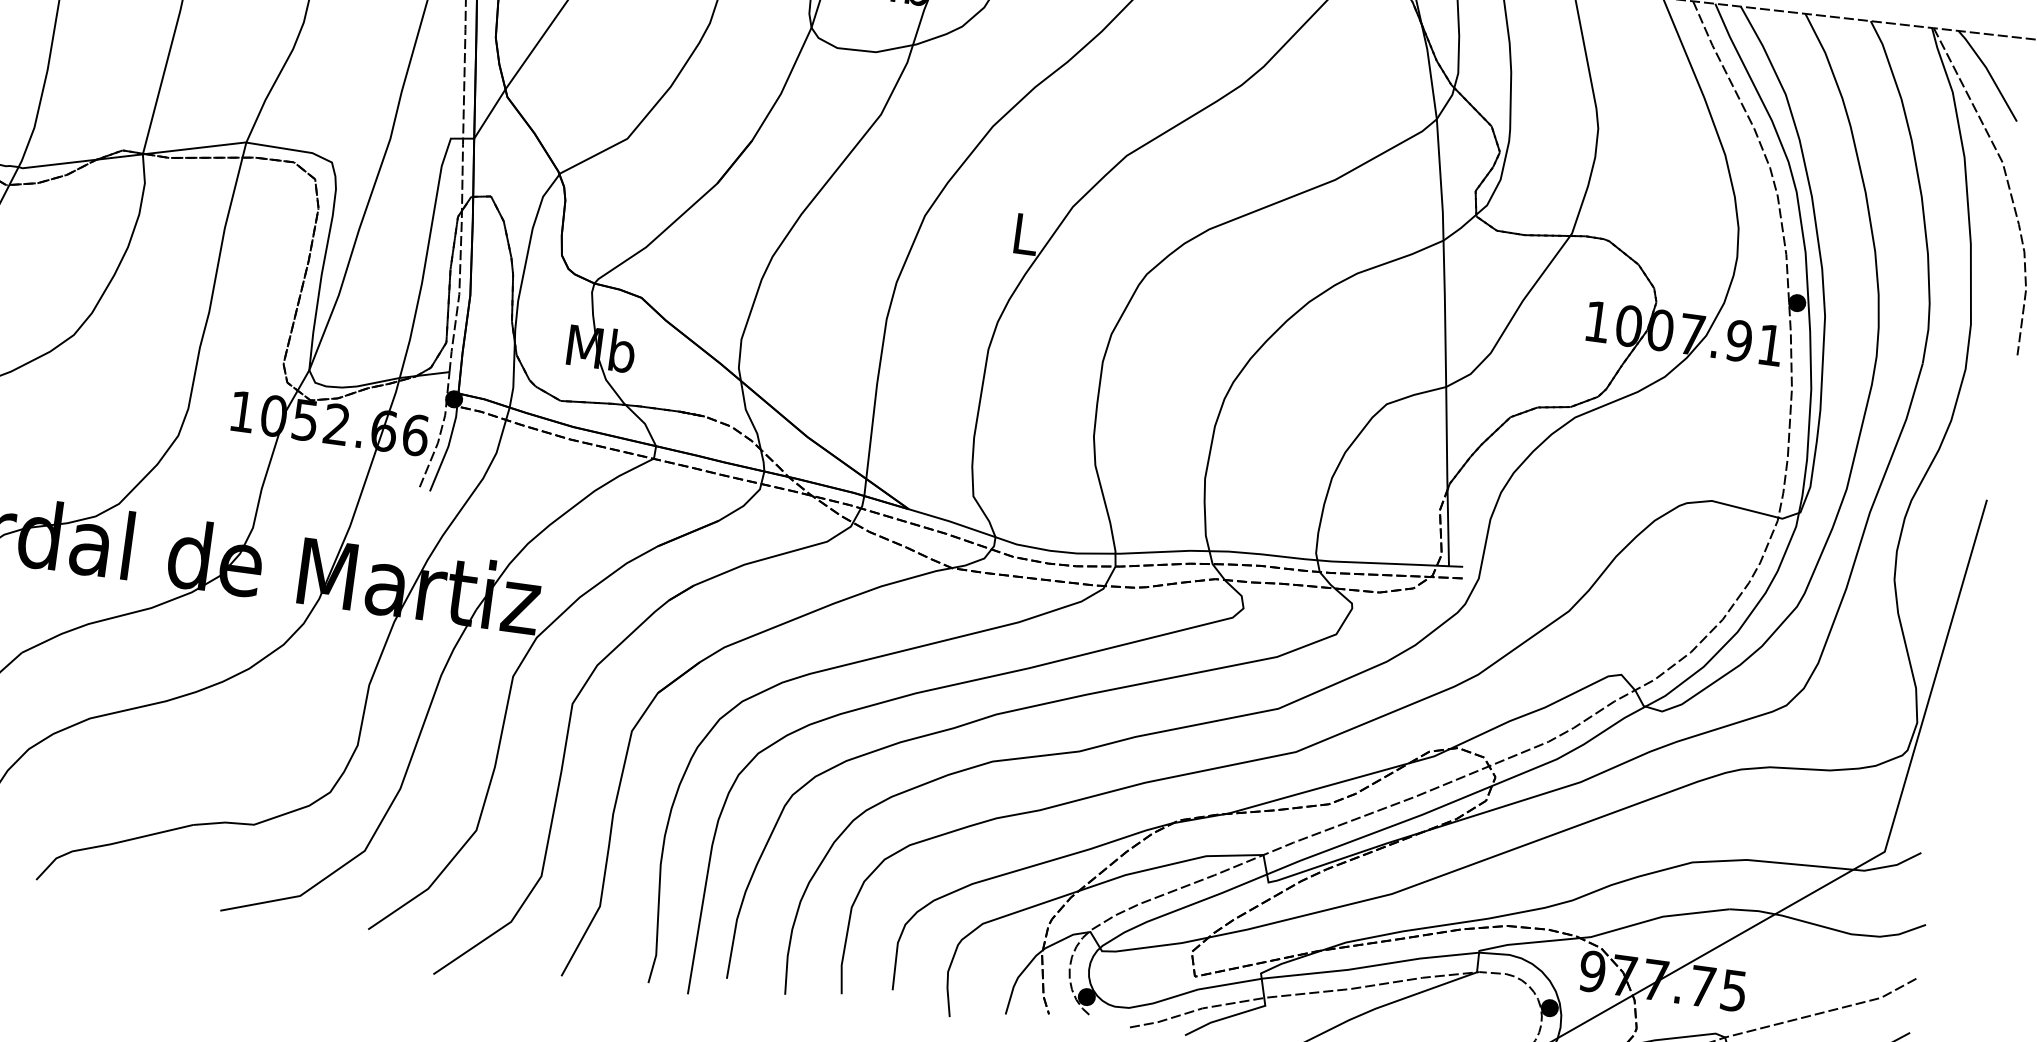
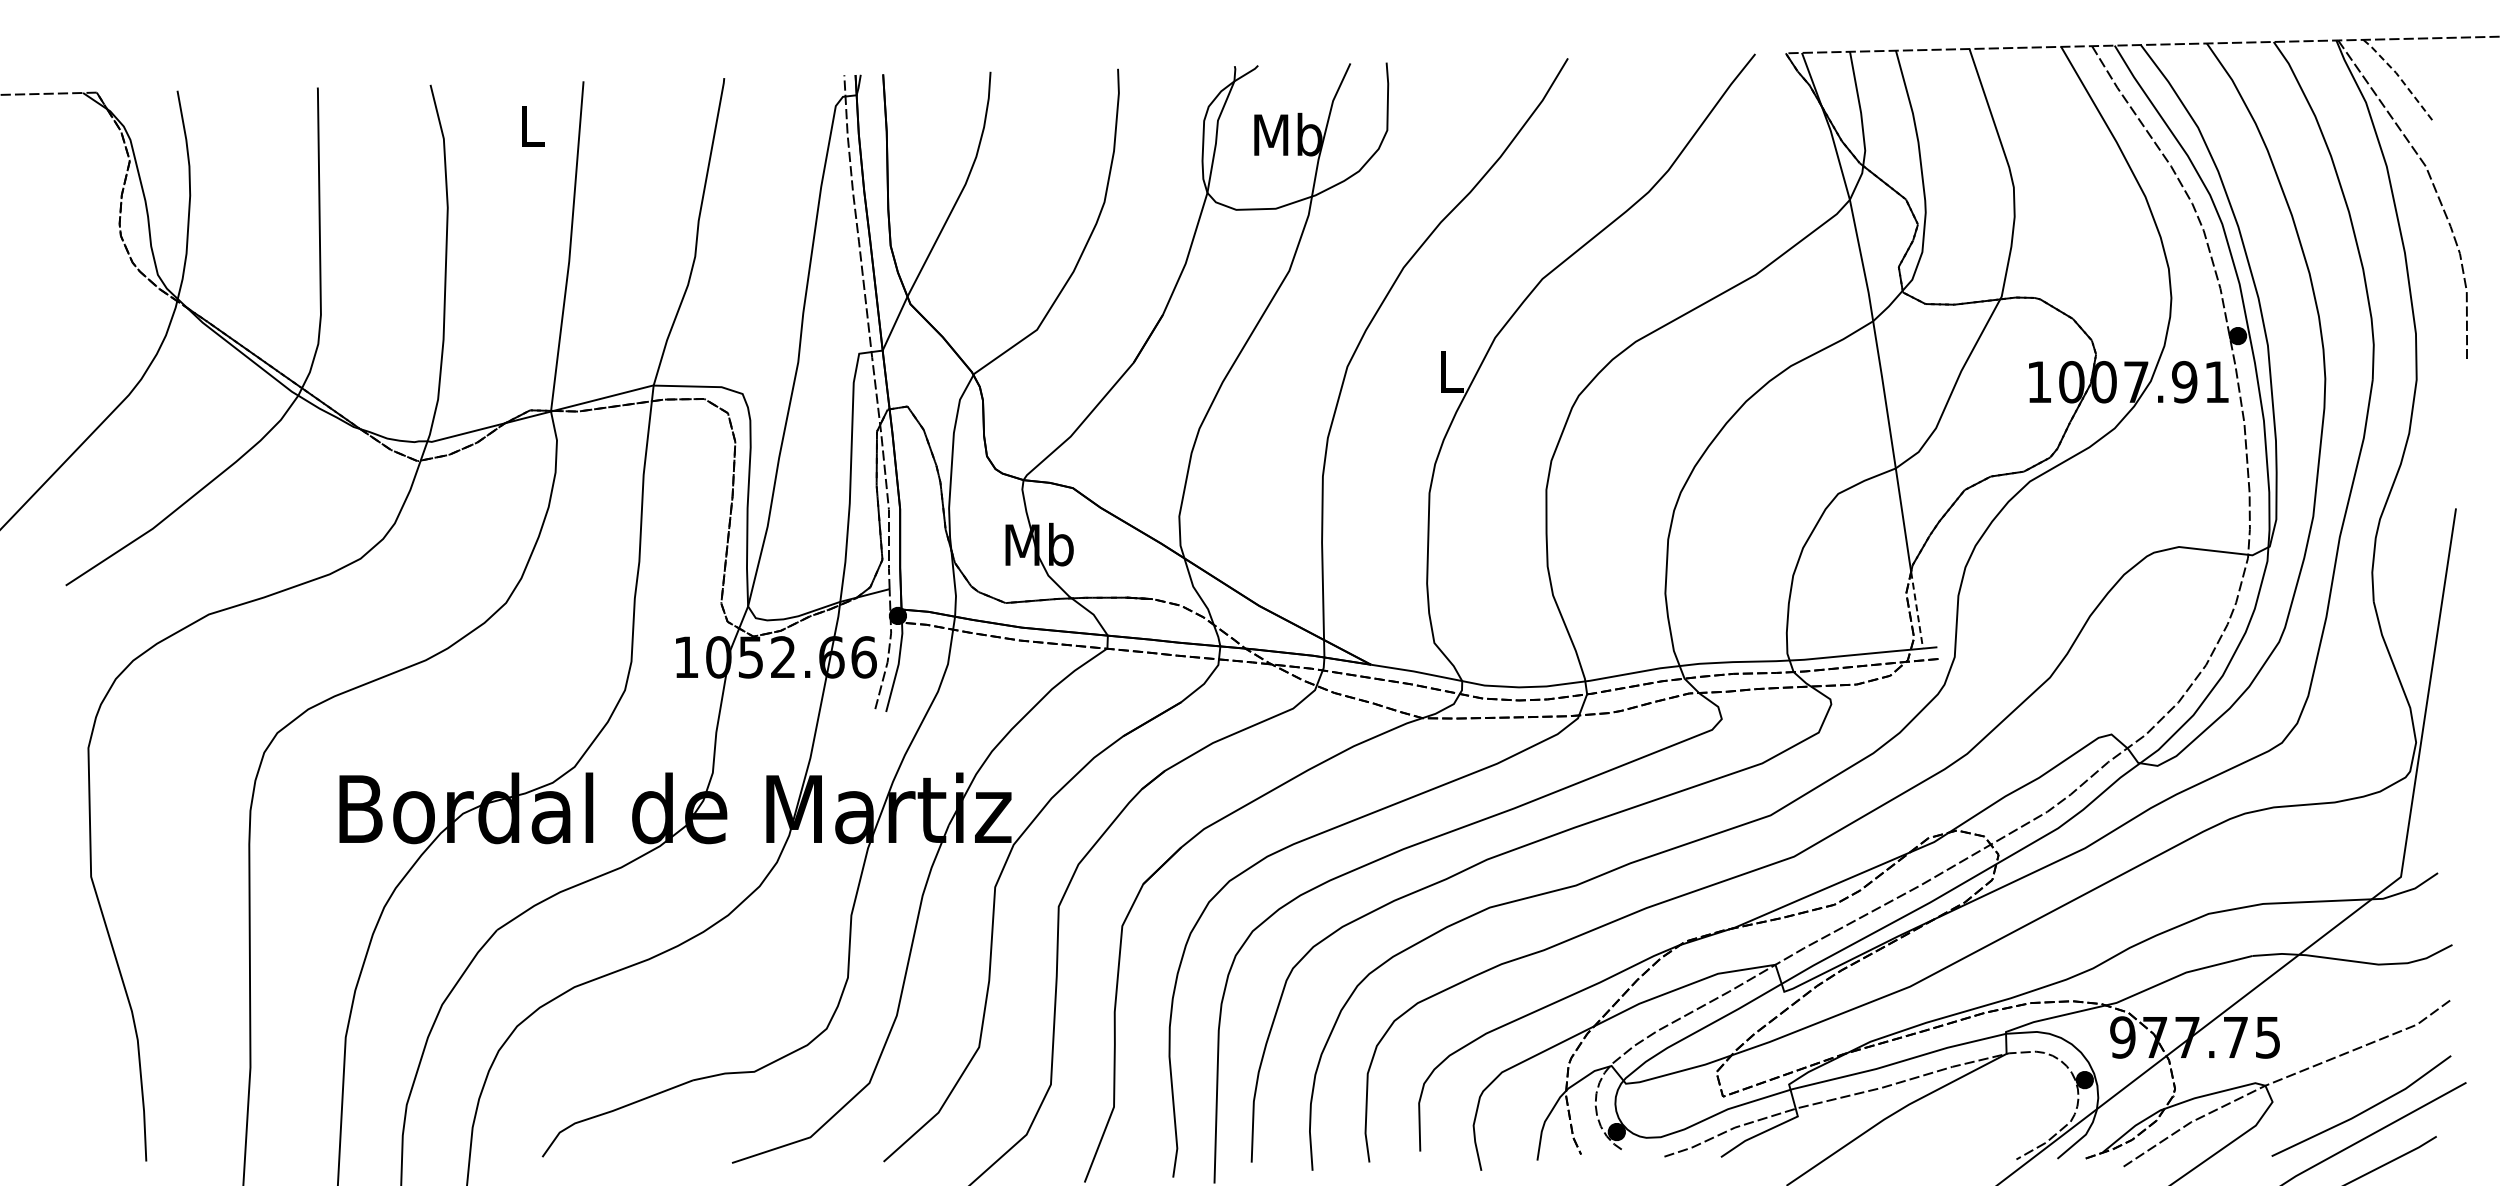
line: (1990, 74) -> (2401, 79), solid -> dashed
line: (1448, 528) -> (1917, 610), solid -> dashed

